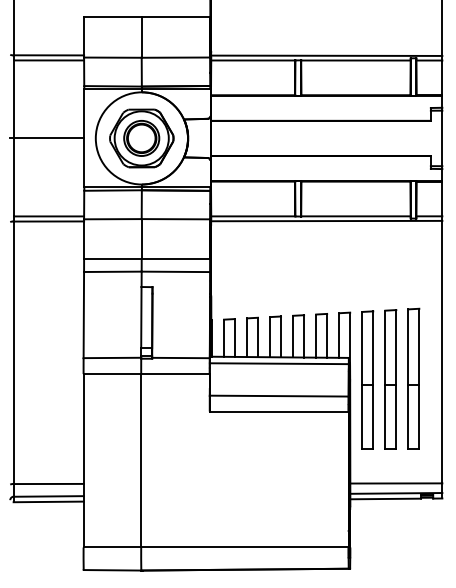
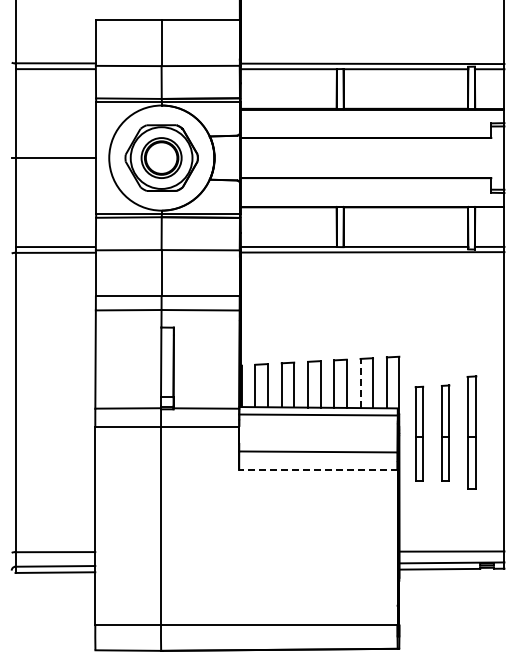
line: (316, 336) -> (360, 383), solid -> dashed
part: (367, 379) -> (419, 433), size x0.6
part: (390, 379) -> (445, 432), size x0.6
part: (413, 379) -> (471, 432), size x0.7
line: (278, 411) -> (317, 469), solid -> dashed

